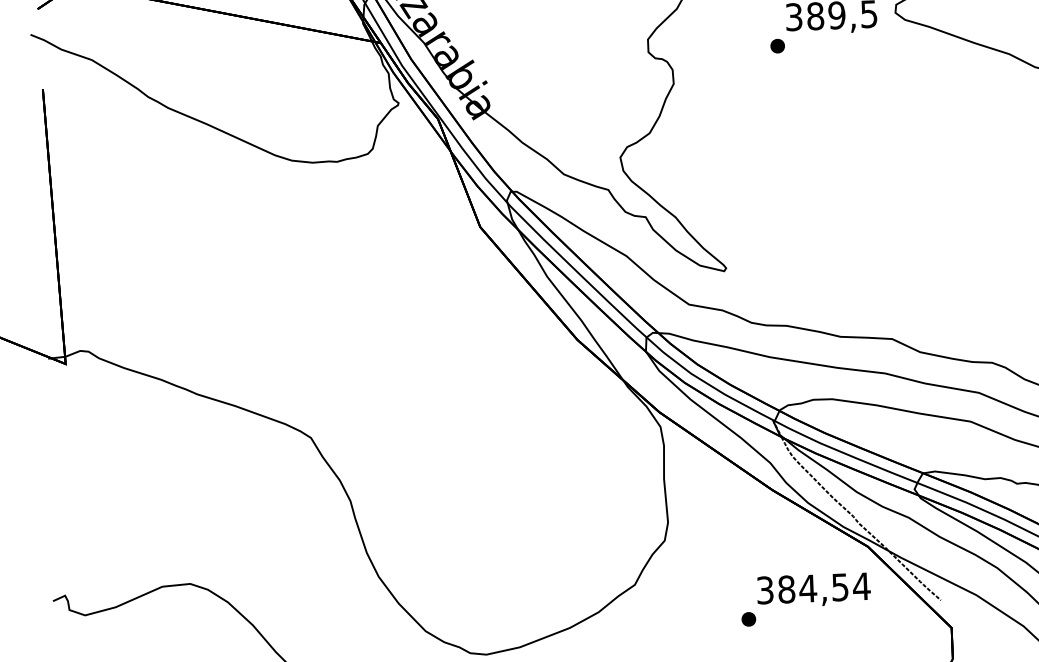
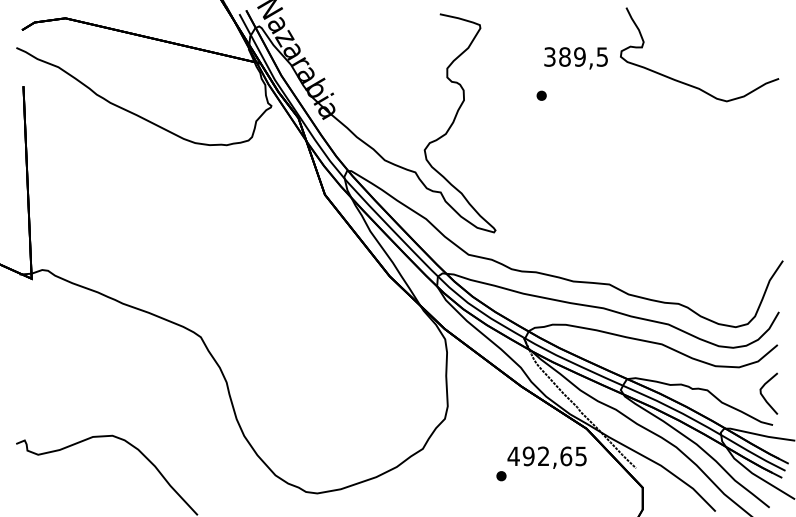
part: (777, 45) -> (541, 95), moved
text: (813, 588) -> (547, 456), 384,54 -> 492,65

